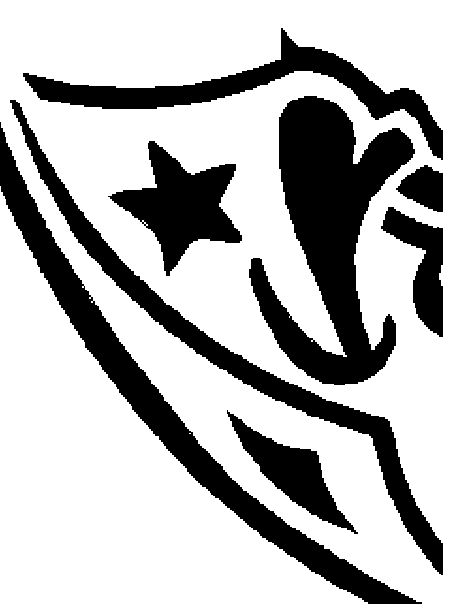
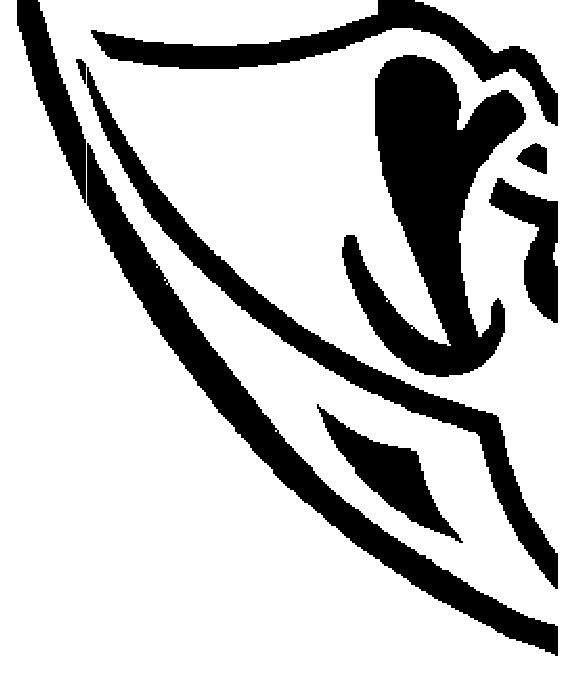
part: (419, 188) -> (531, 158), size x0.6
part: (175, 208) -> (259, 180), removed

